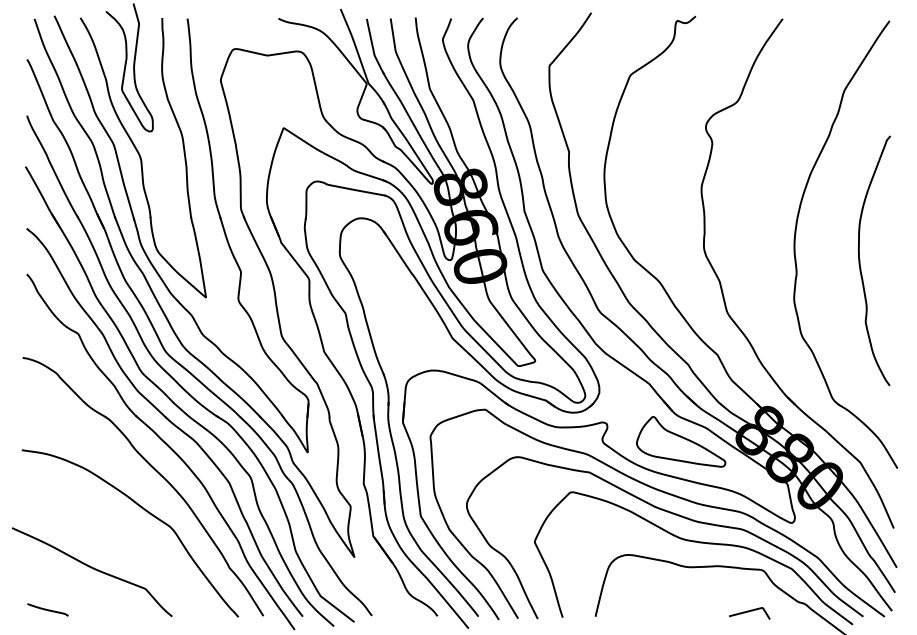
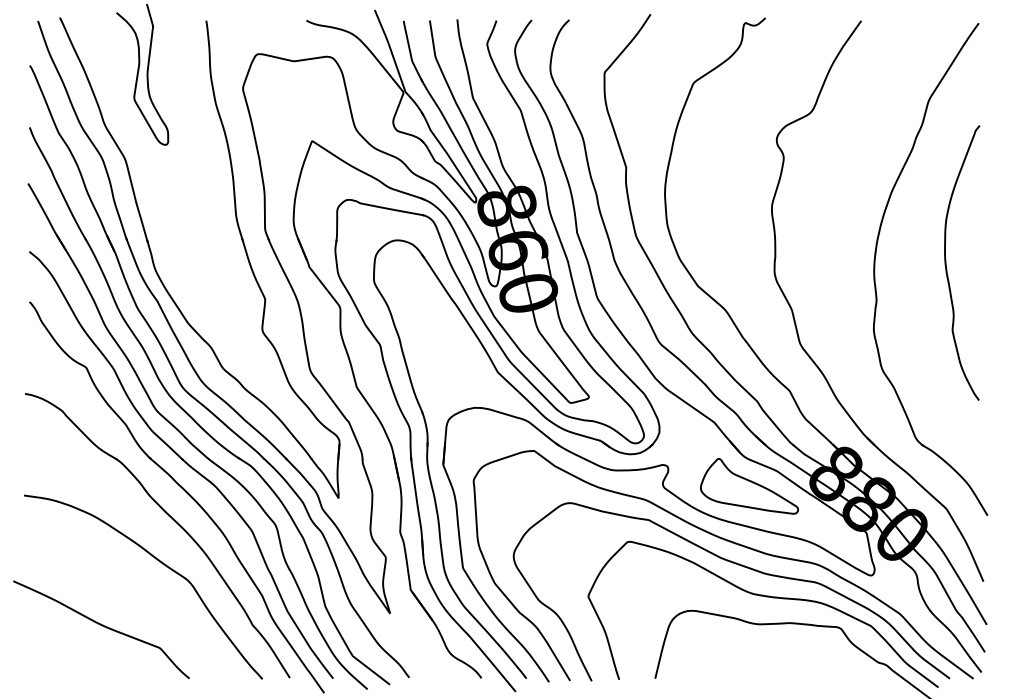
part: (142, 157) -> (156, 173), removed
curve: (860, 260) -> (946, 262), moved
line: (47, 609) -> (52, 670), removed
curve: (749, 612) -> (824, 674), removed

